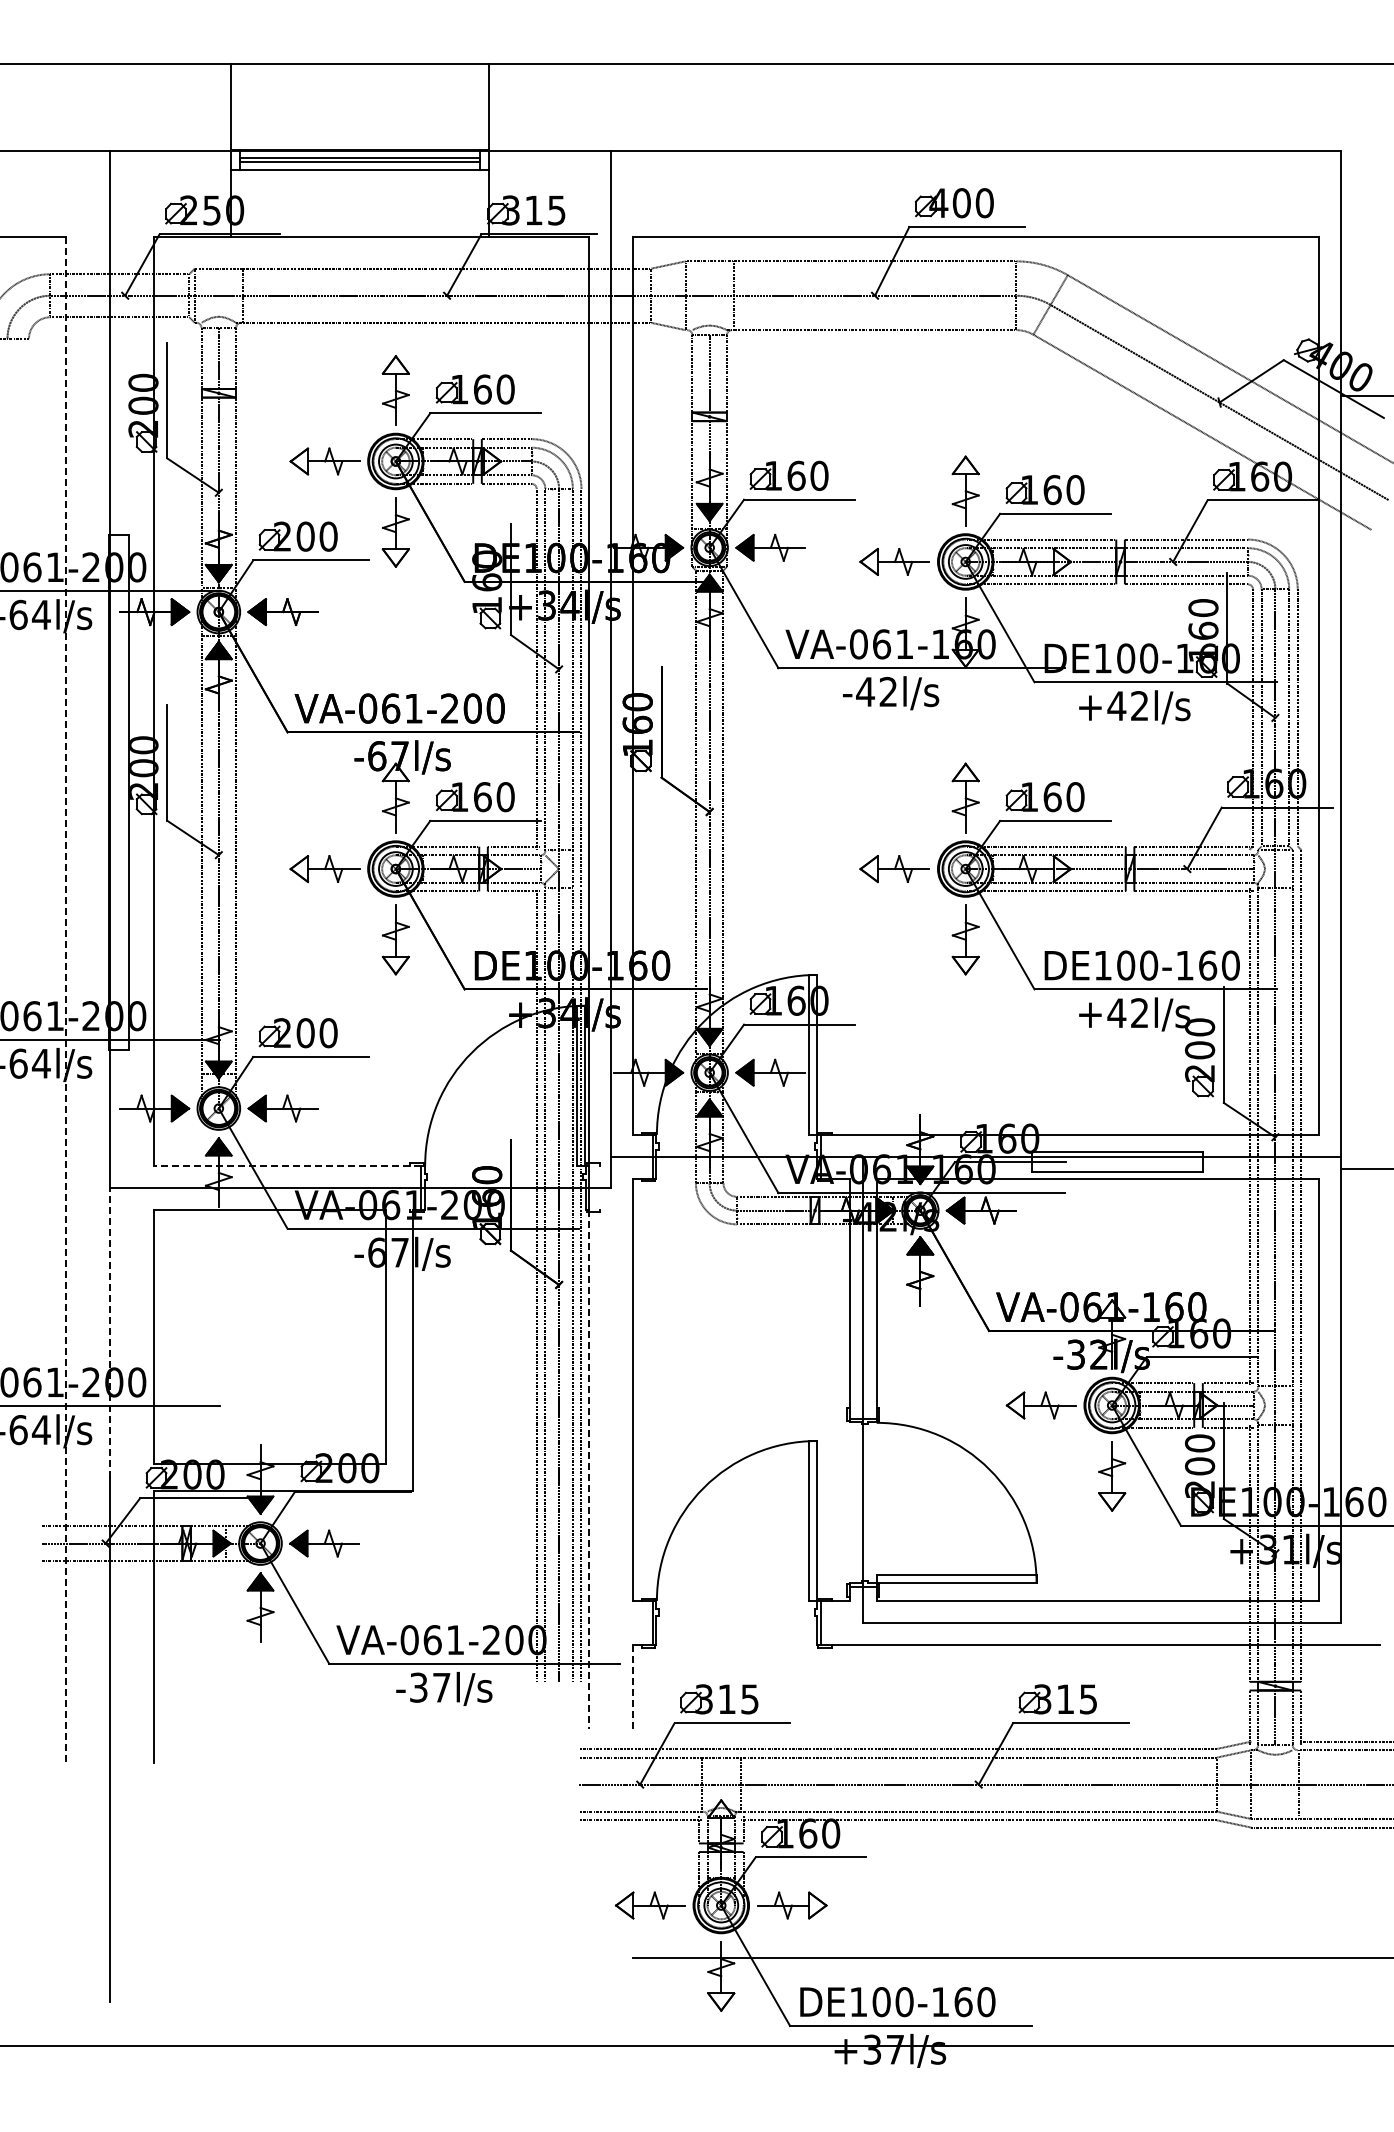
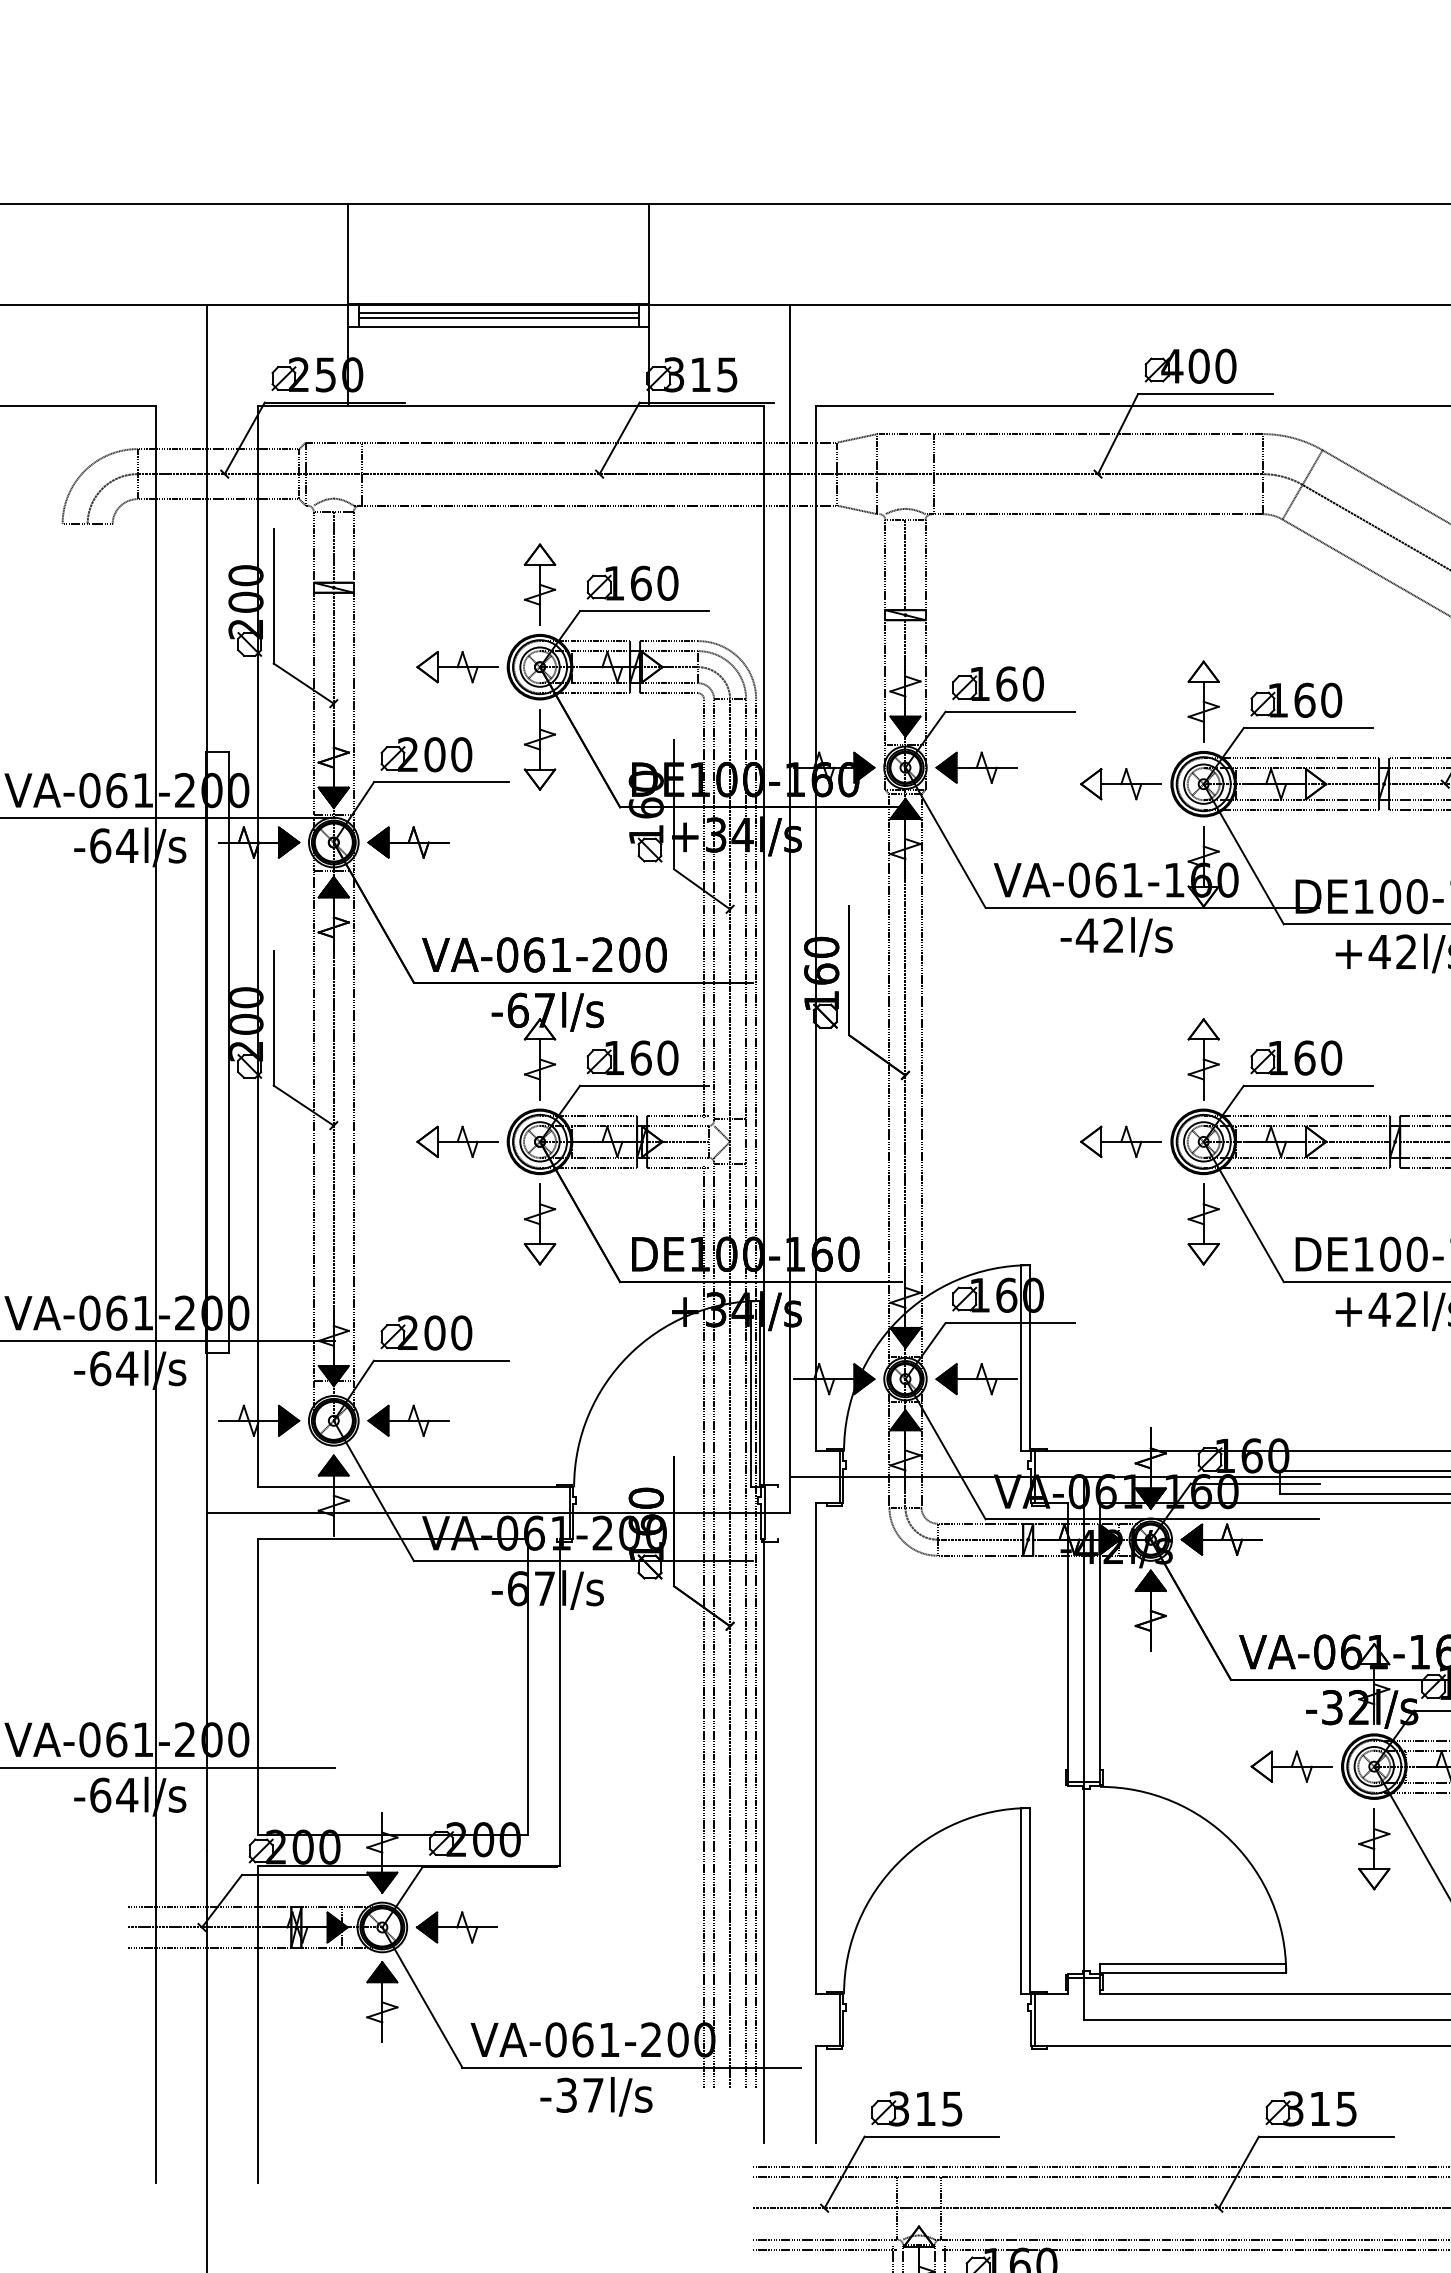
line: (66, 1000) -> (156, 1294), dashed -> solid
line: (287, 1165) -> (413, 1487), dashed -> solid
line: (109, 1332) -> (206, 1681), dashed -> solid
line: (588, 1469) -> (764, 1841), dashed -> solid
line: (632, 1687) -> (815, 2095), dashed -> solid

